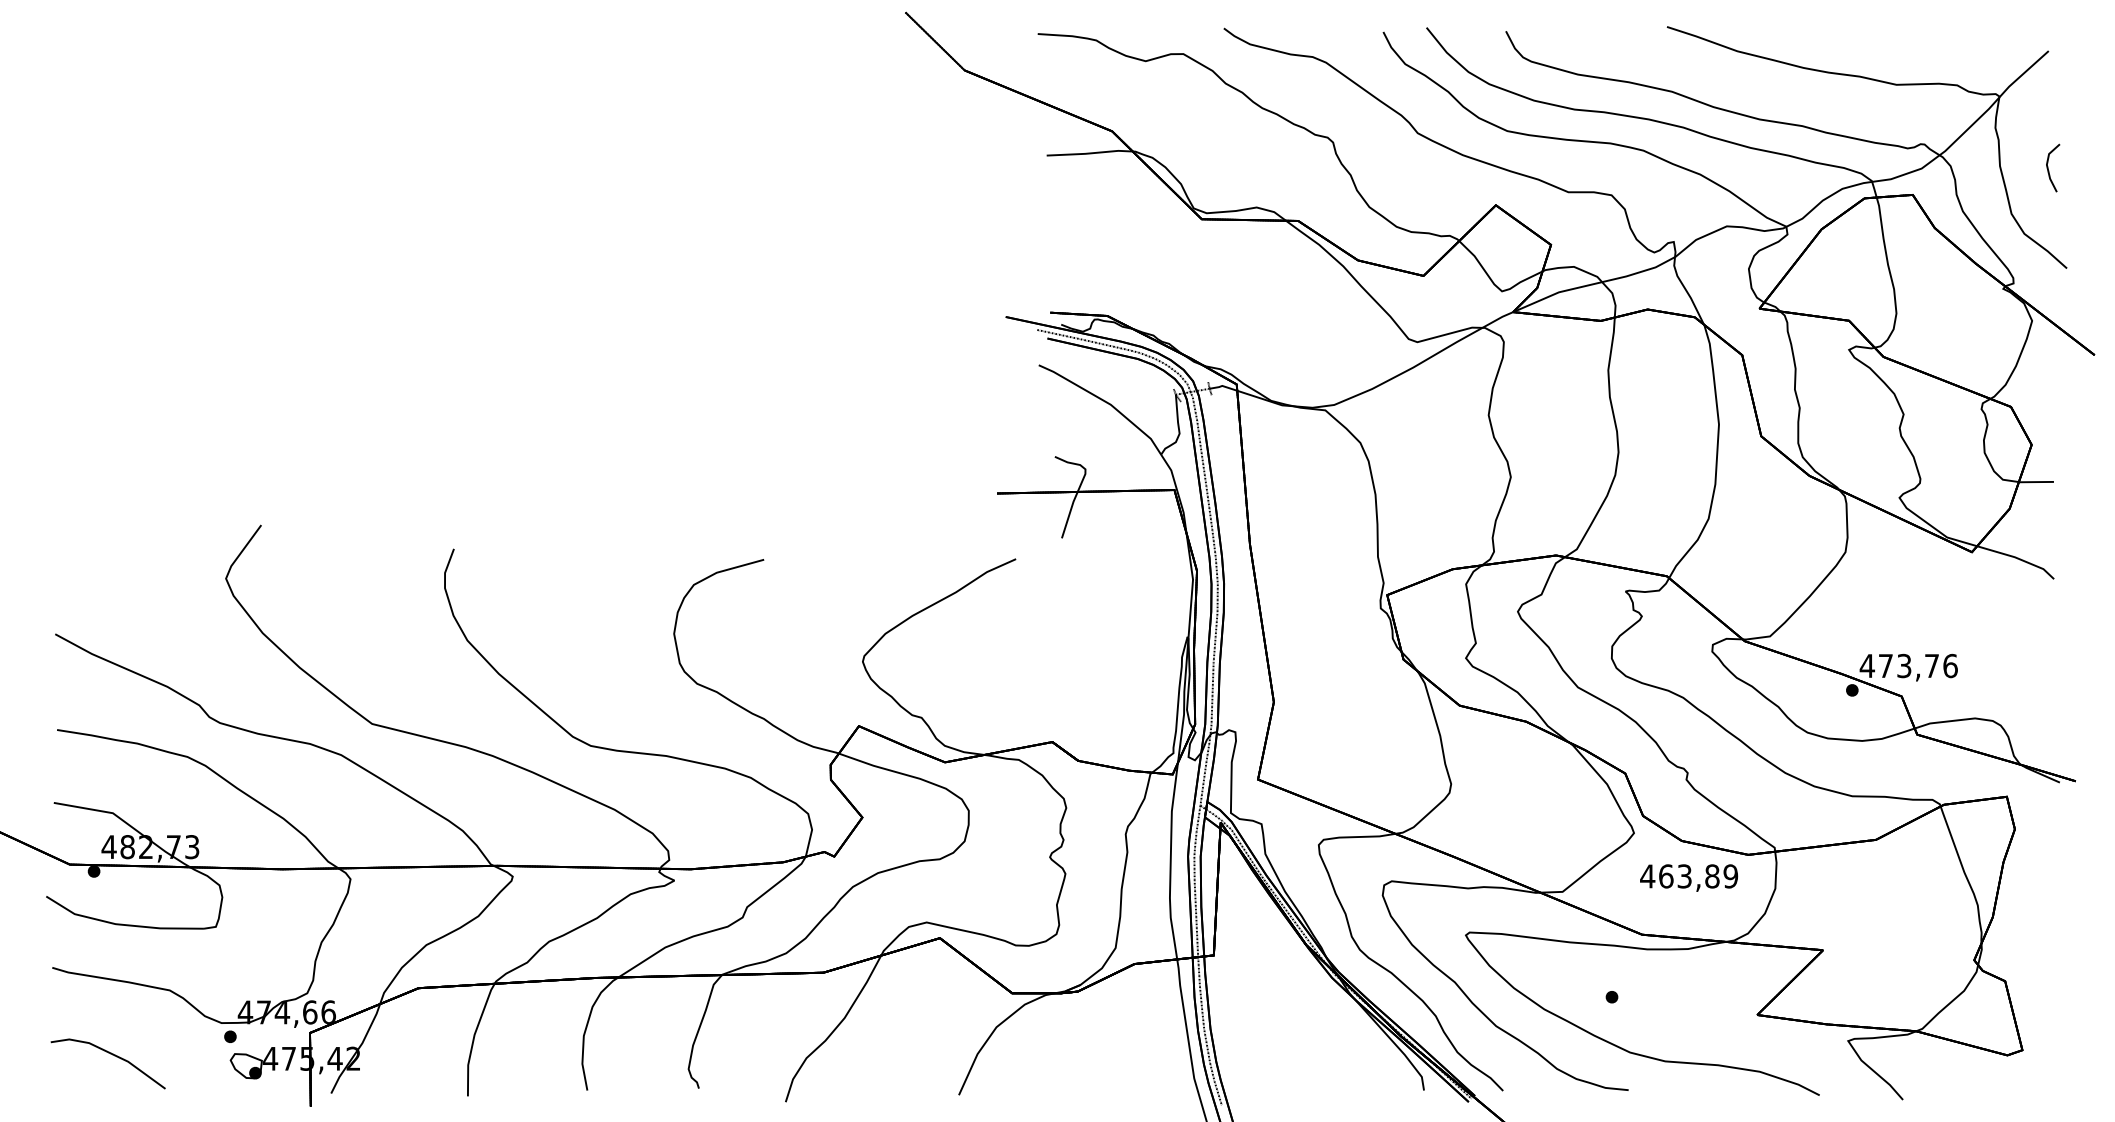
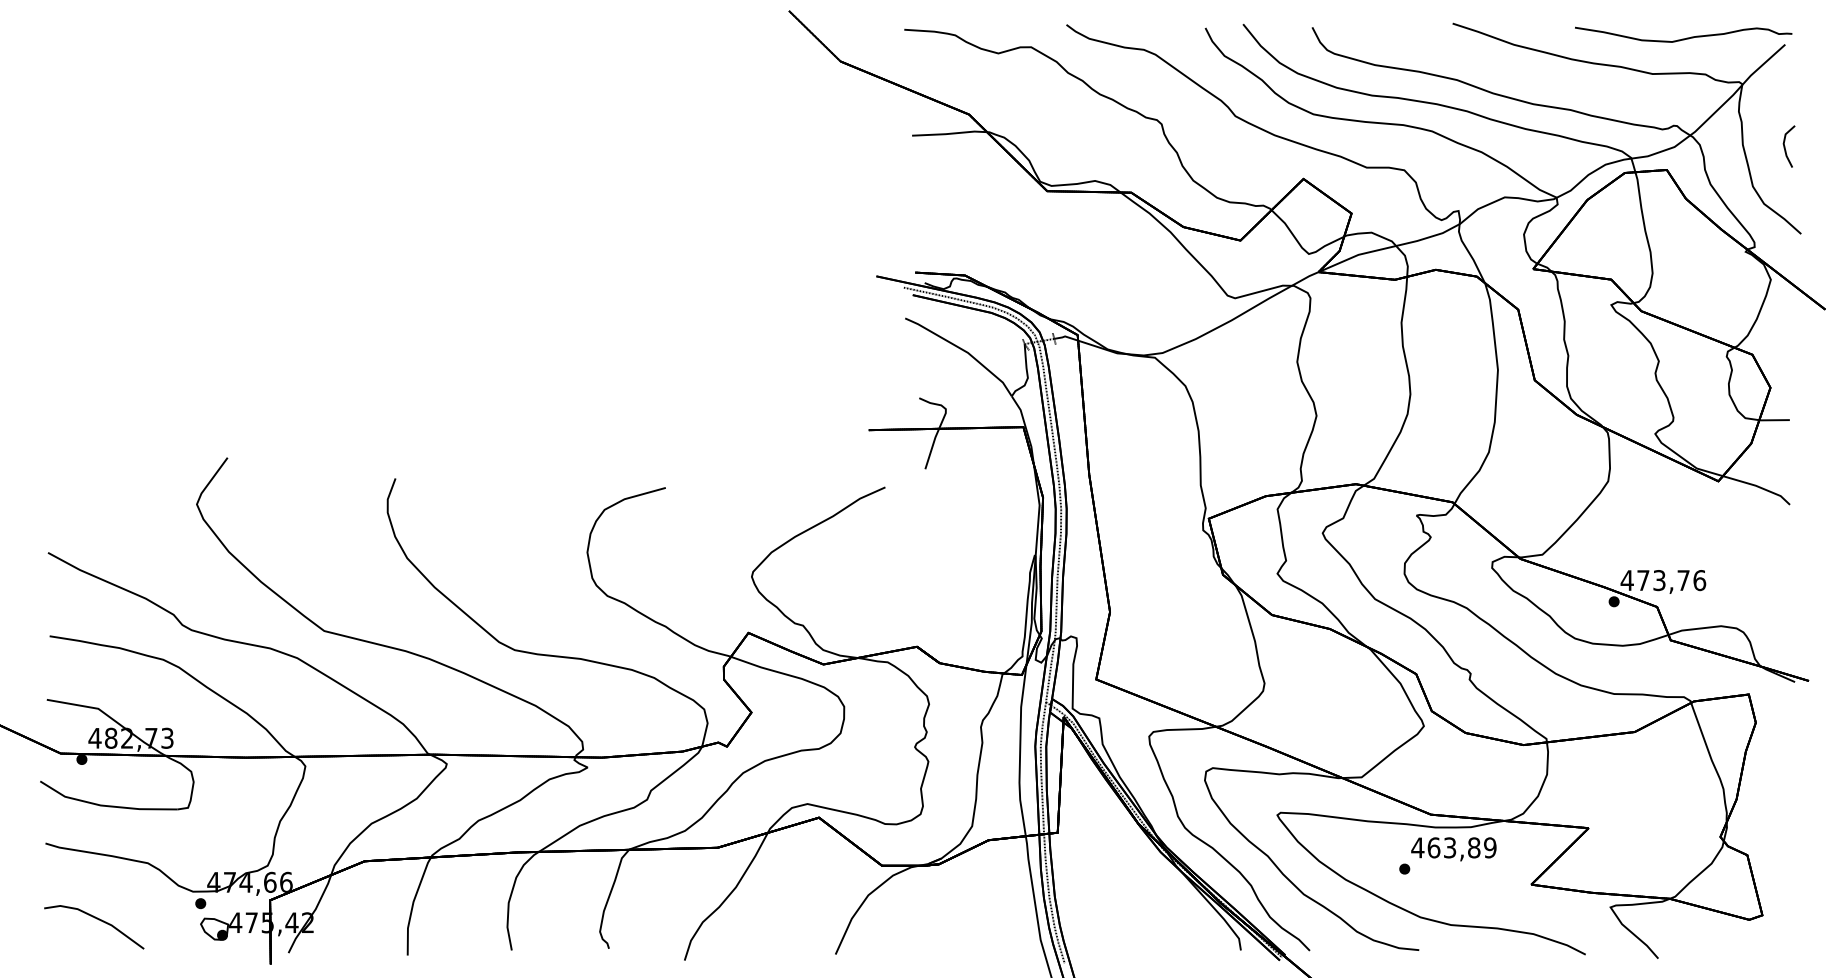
curve: (1931, 44) -> (1683, 38), added
text: (1688, 878) -> (1453, 849), moved

